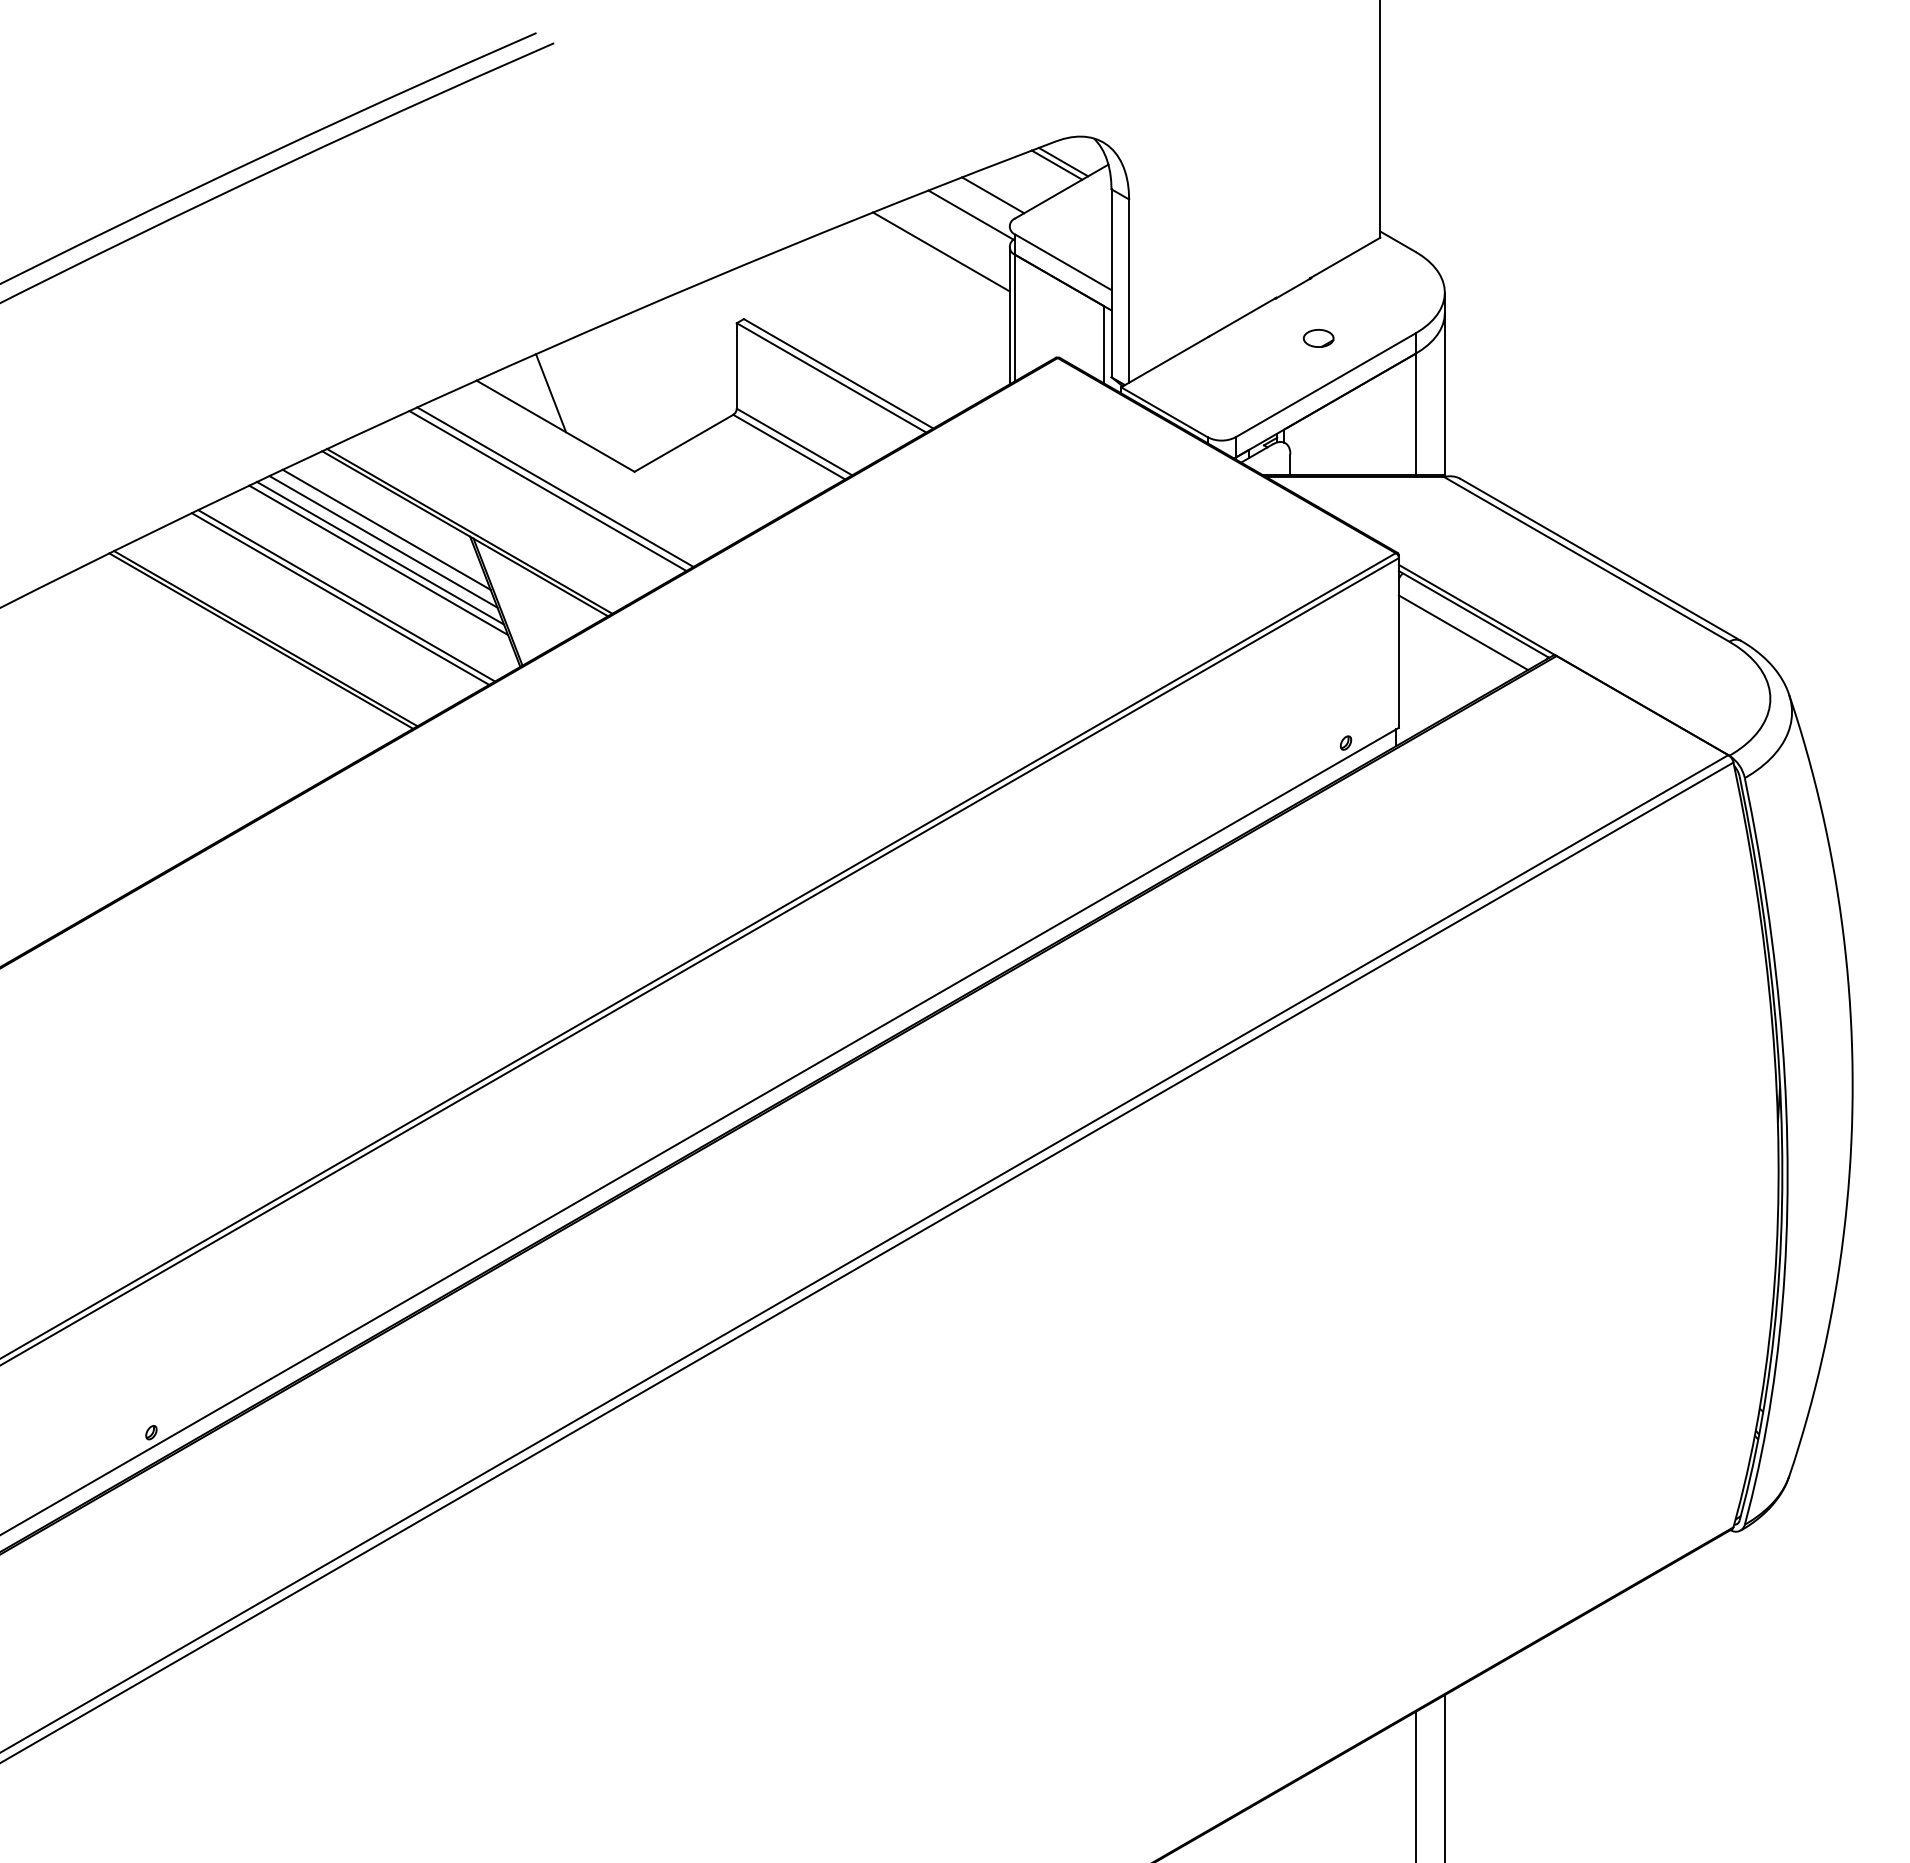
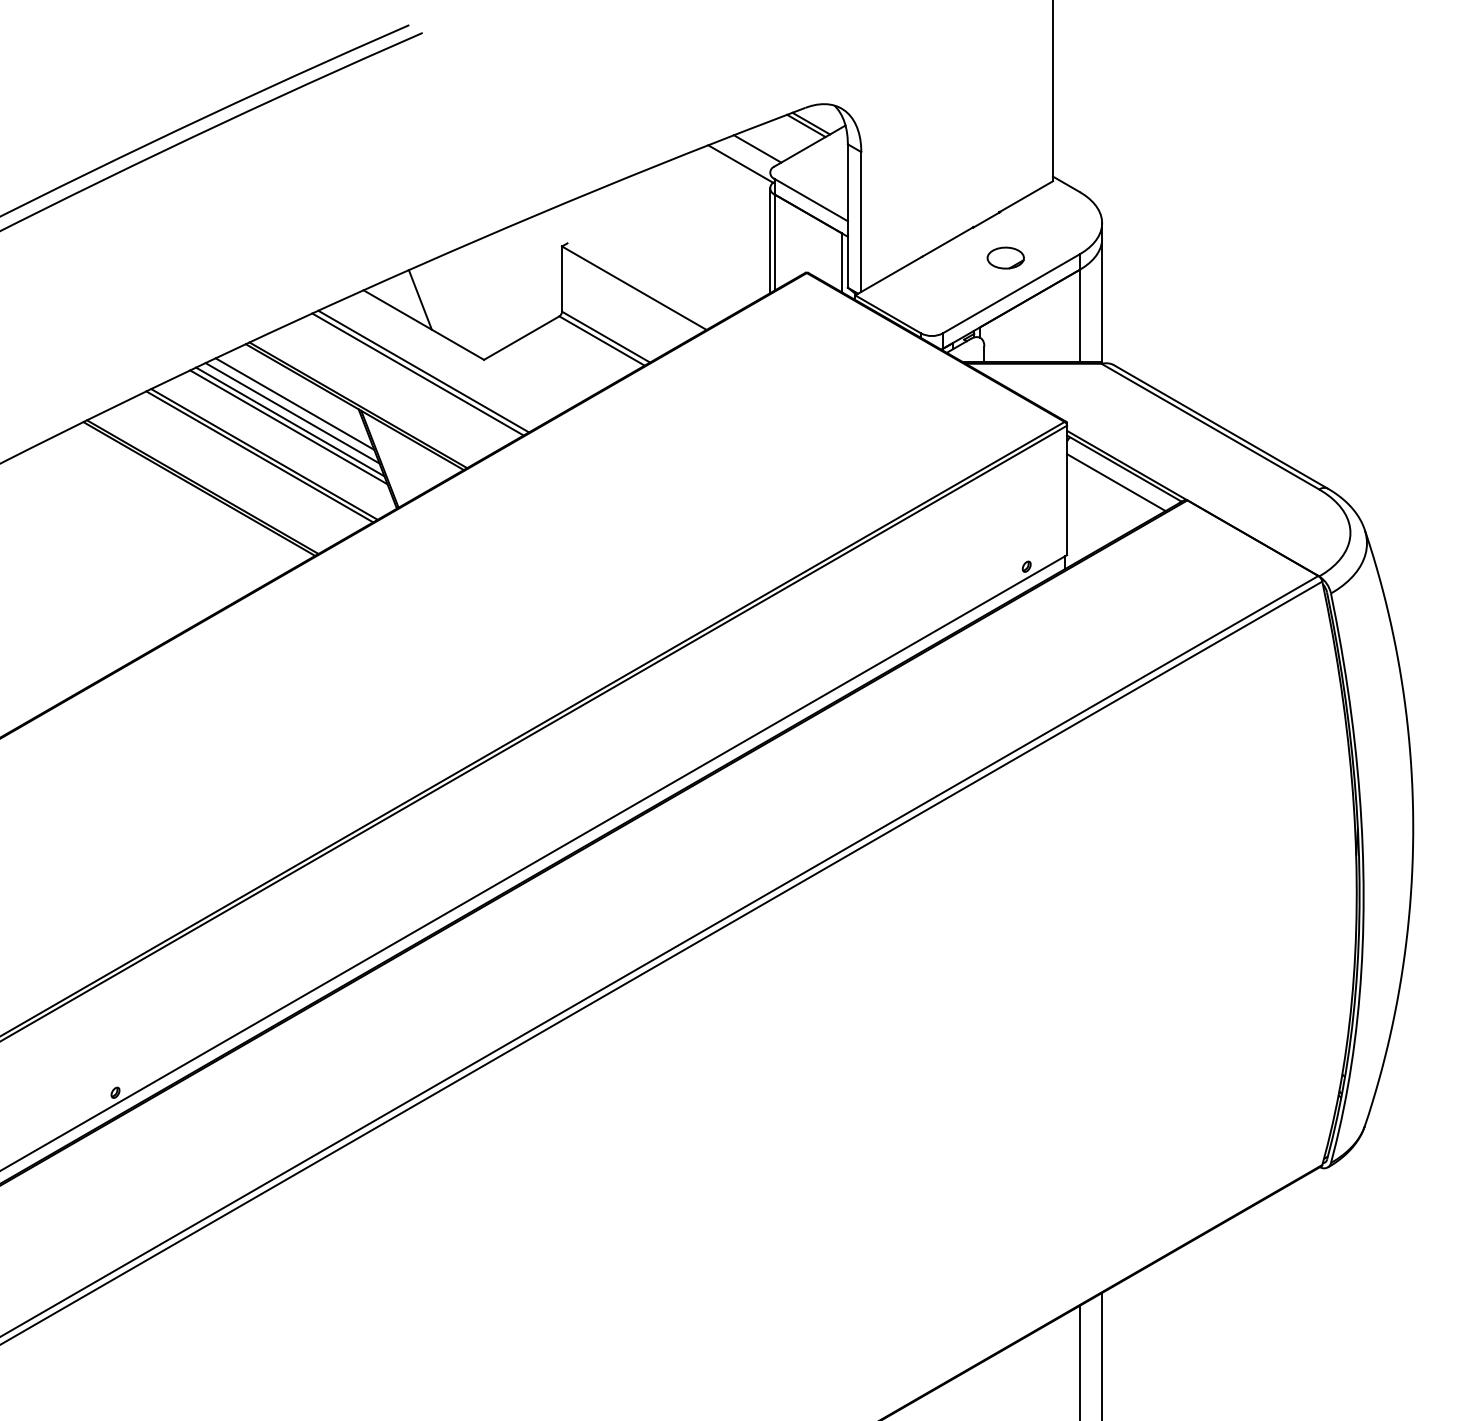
line: (940, 251) -> (717, 191), removed
part: (1318, 338) -> (1005, 258), size x1.6
line: (838, 373) -> (639, 284), removed

